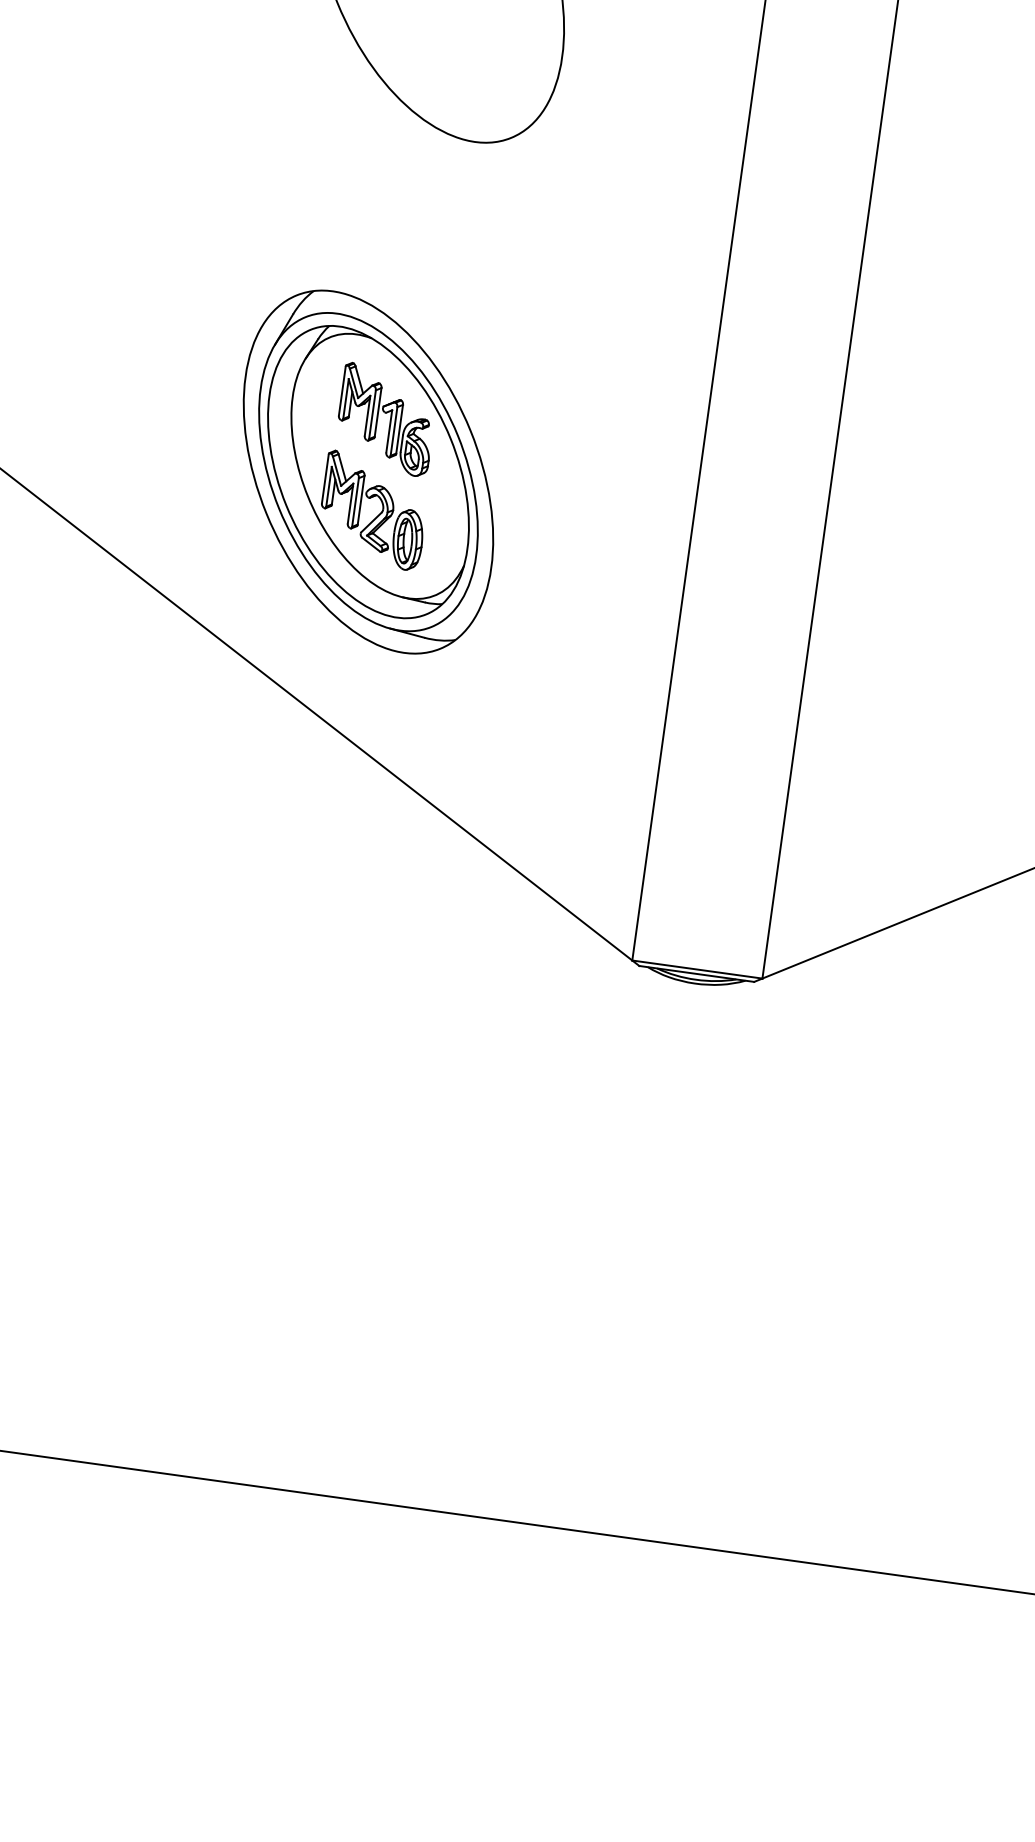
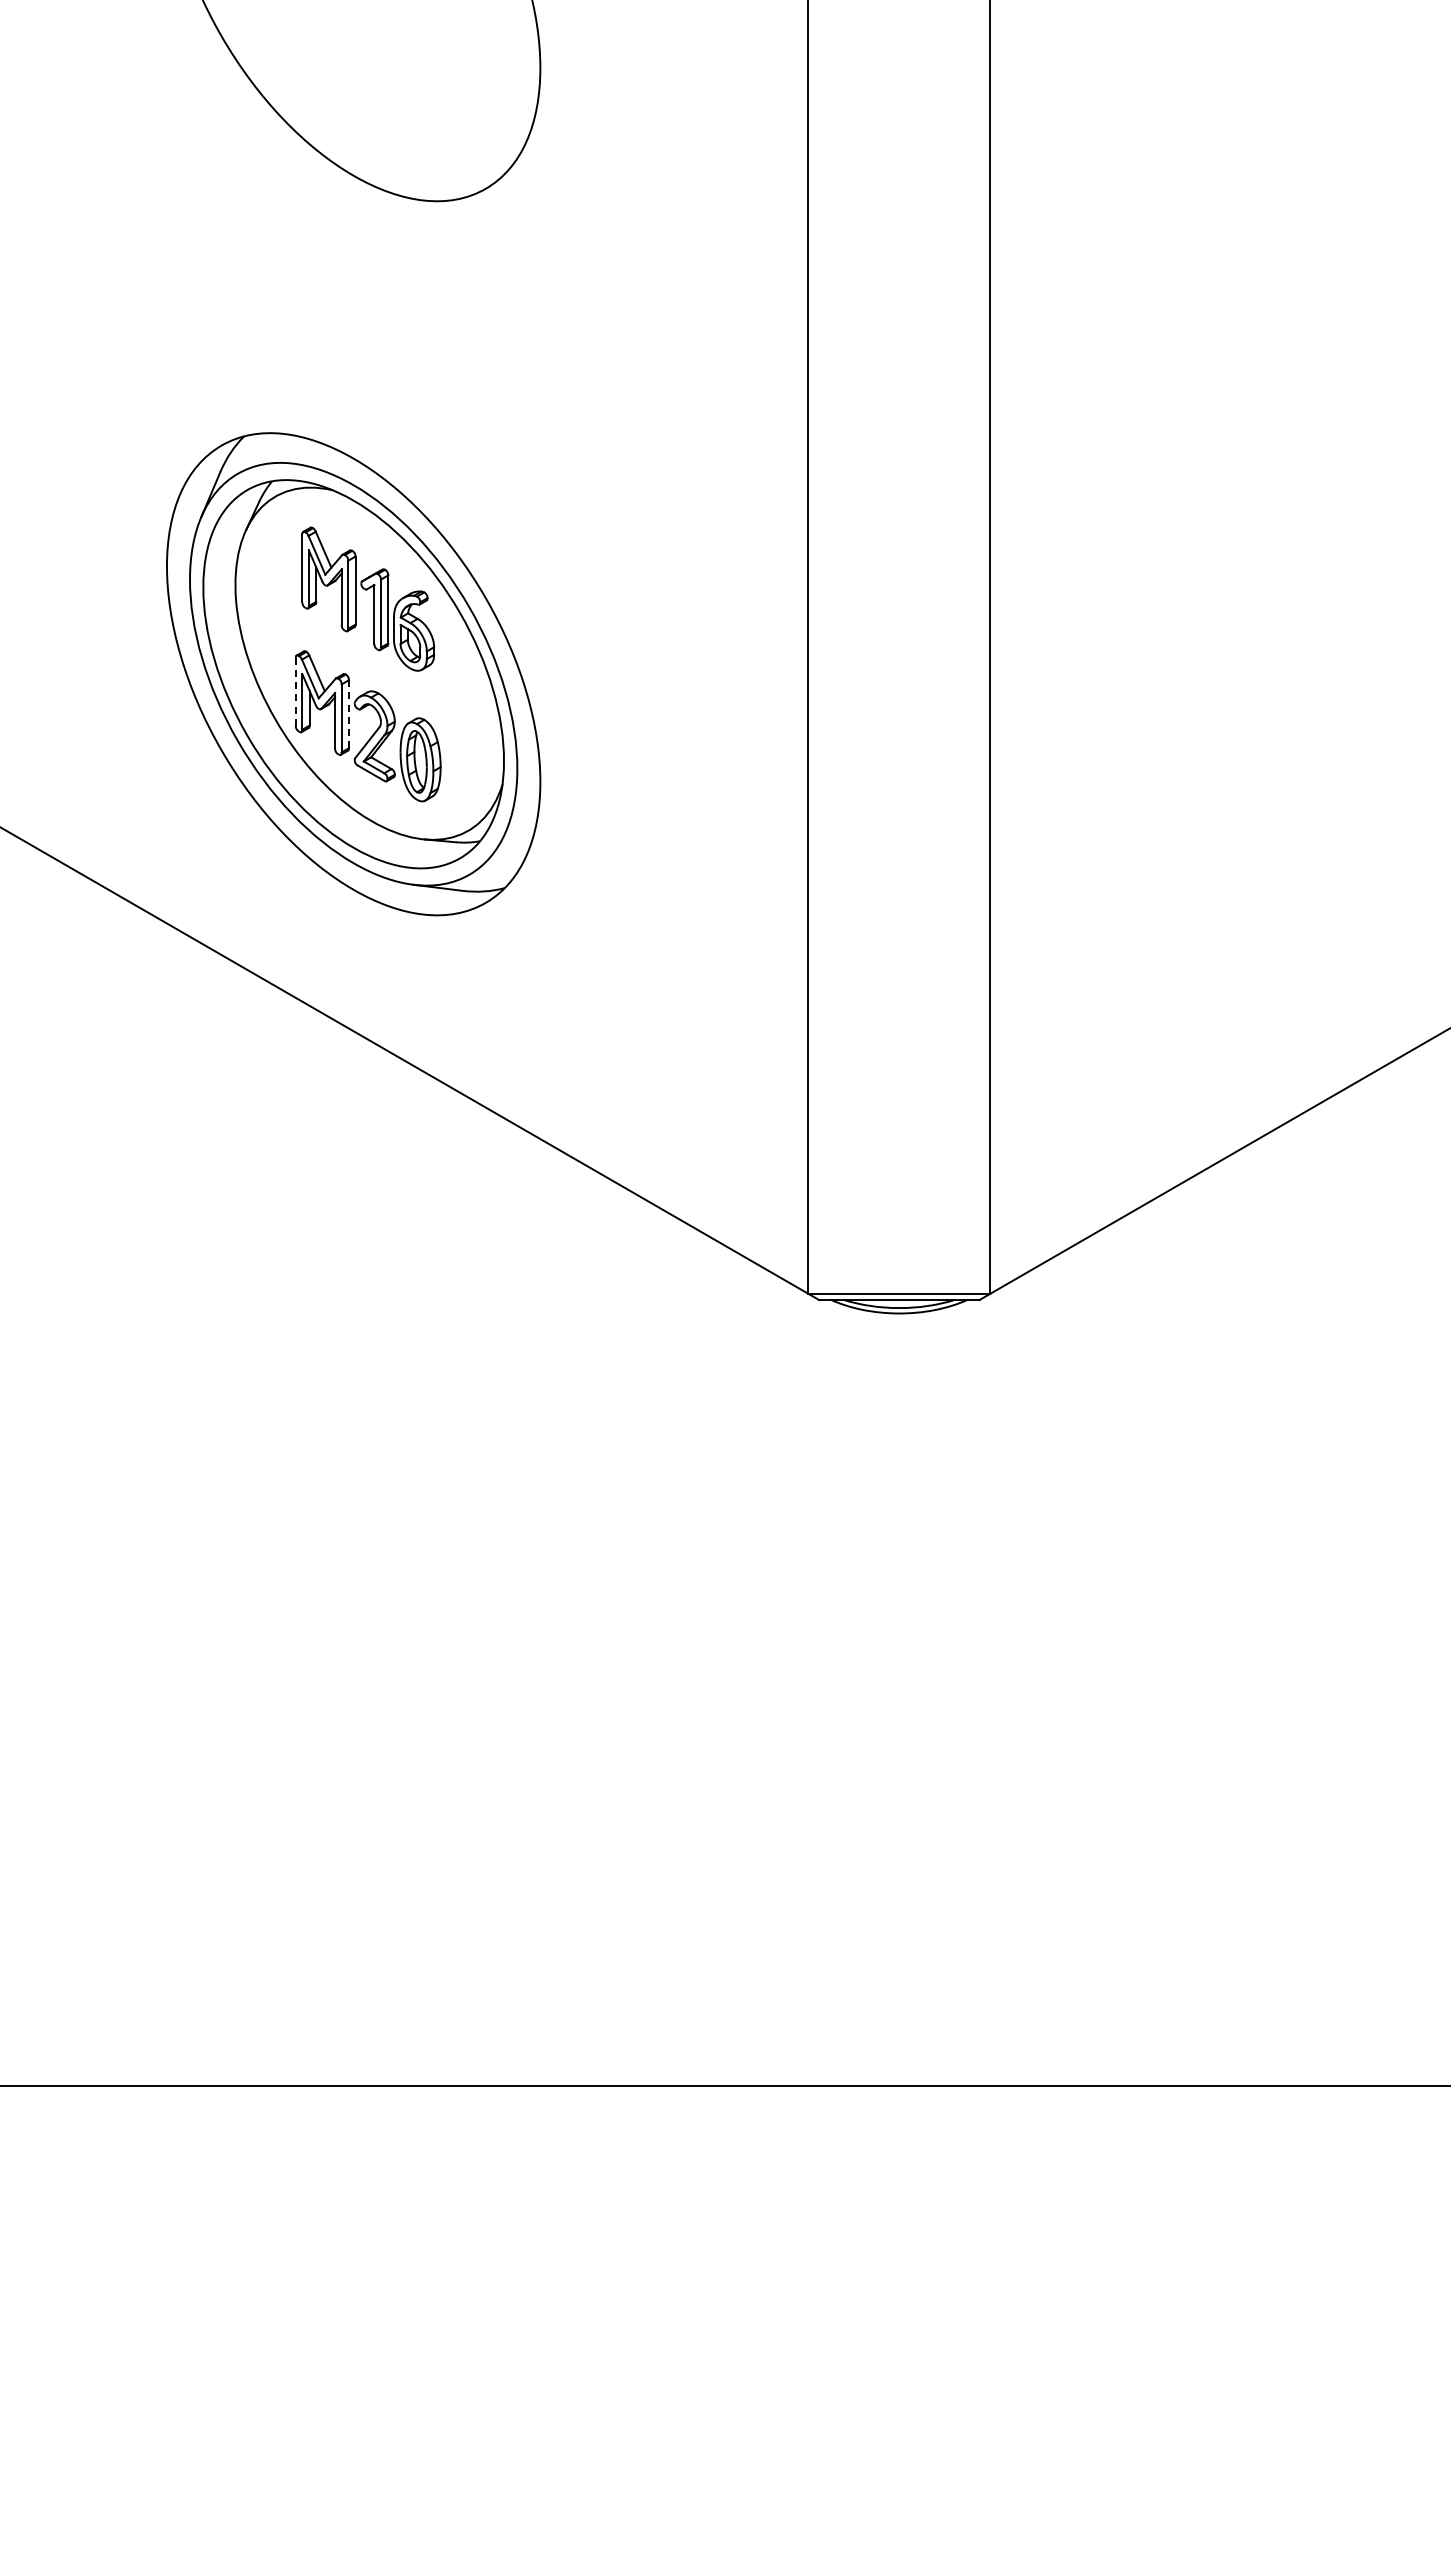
line: (325, 479) -> (295, 692), solid -> dashed
line: (360, 500) -> (348, 714), solid -> dashed

